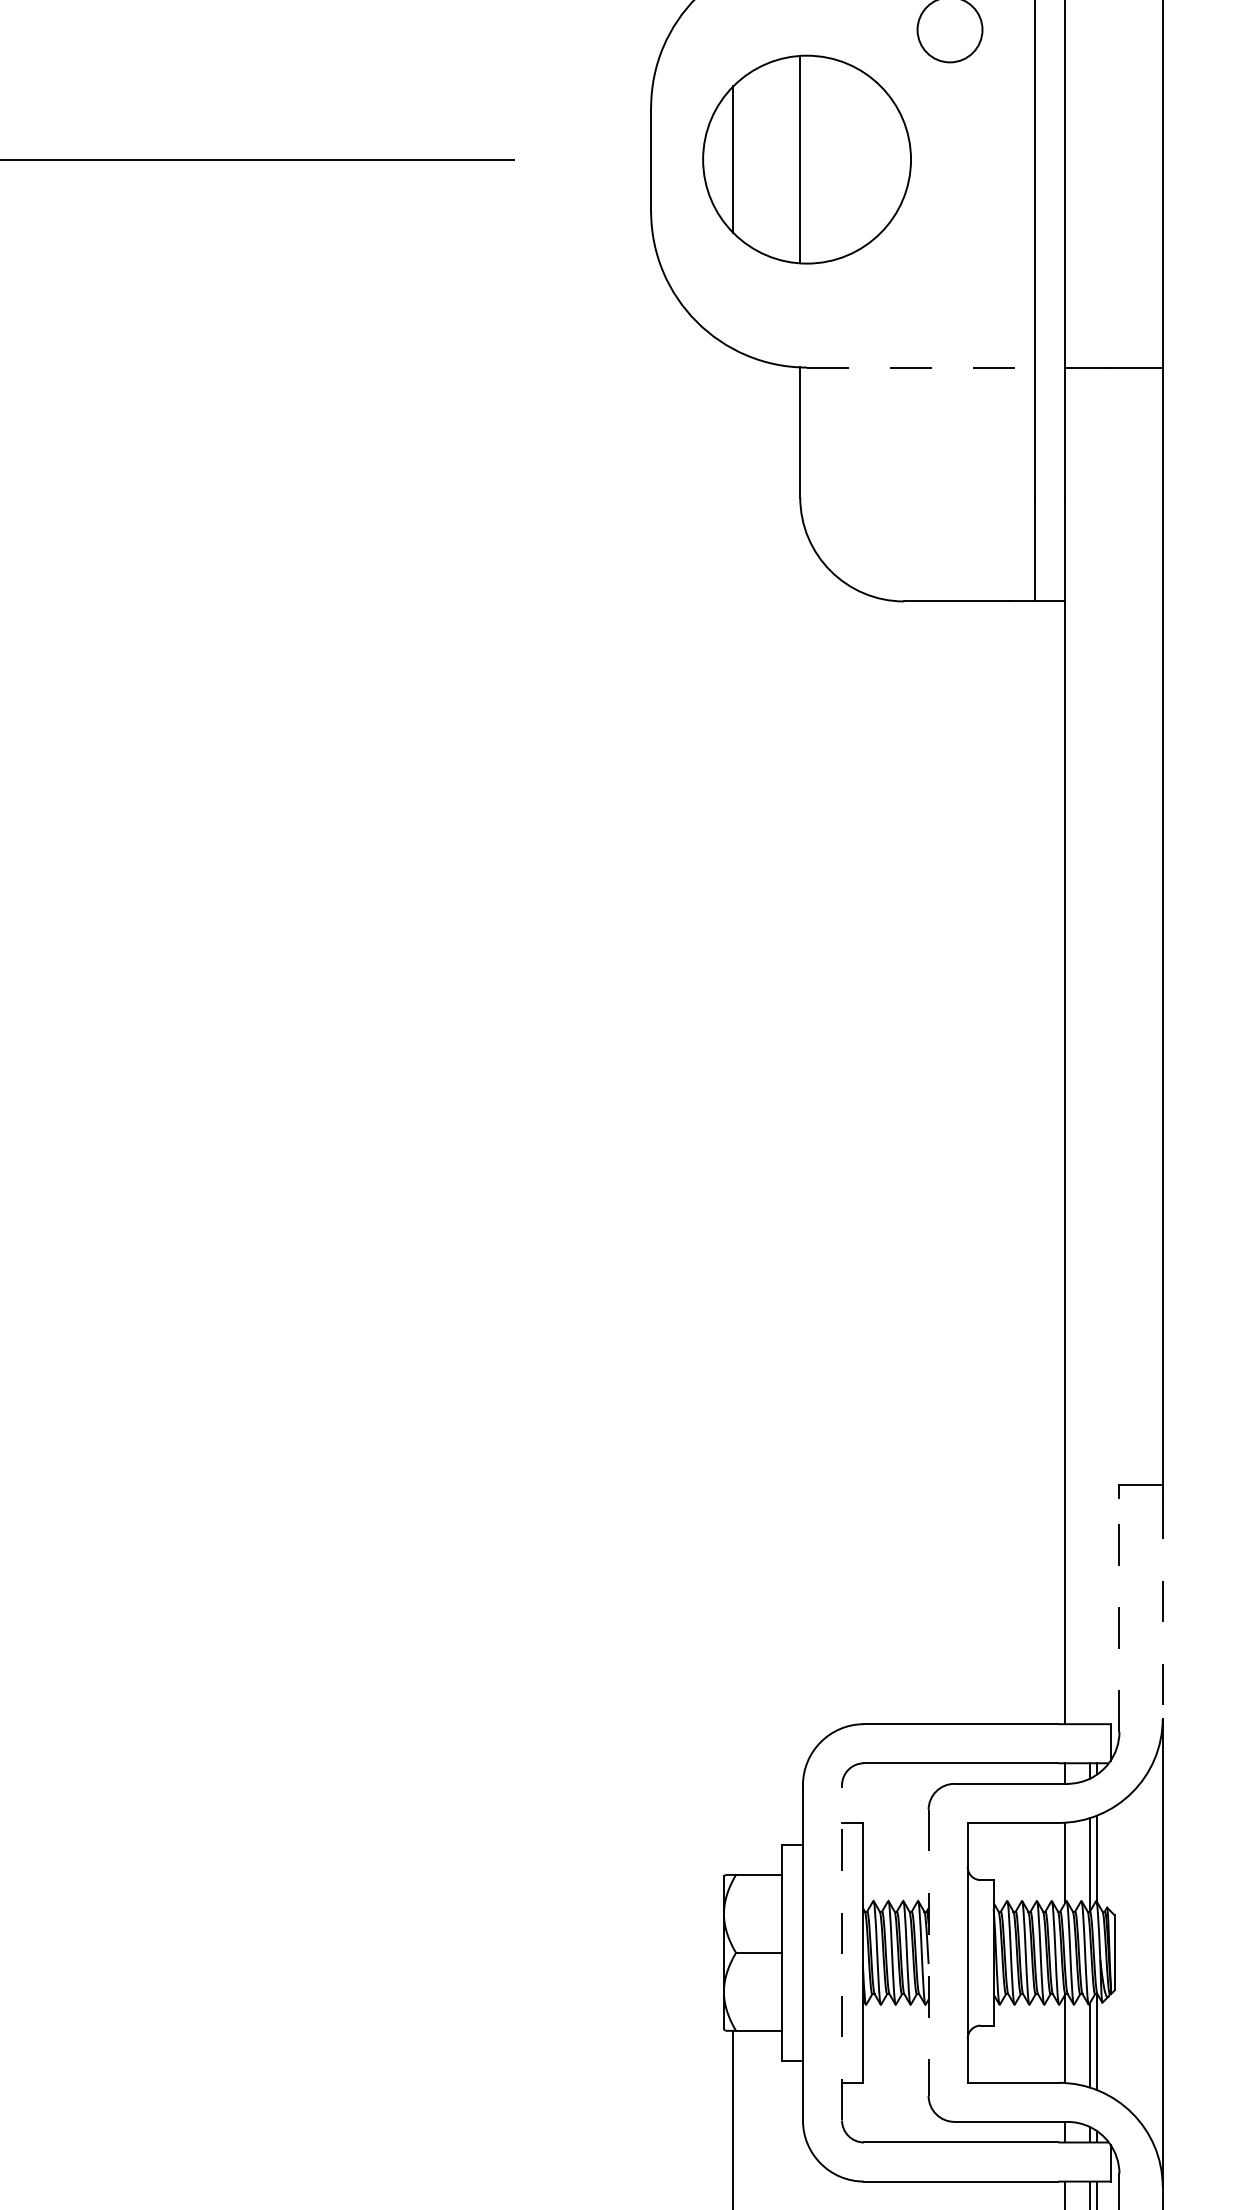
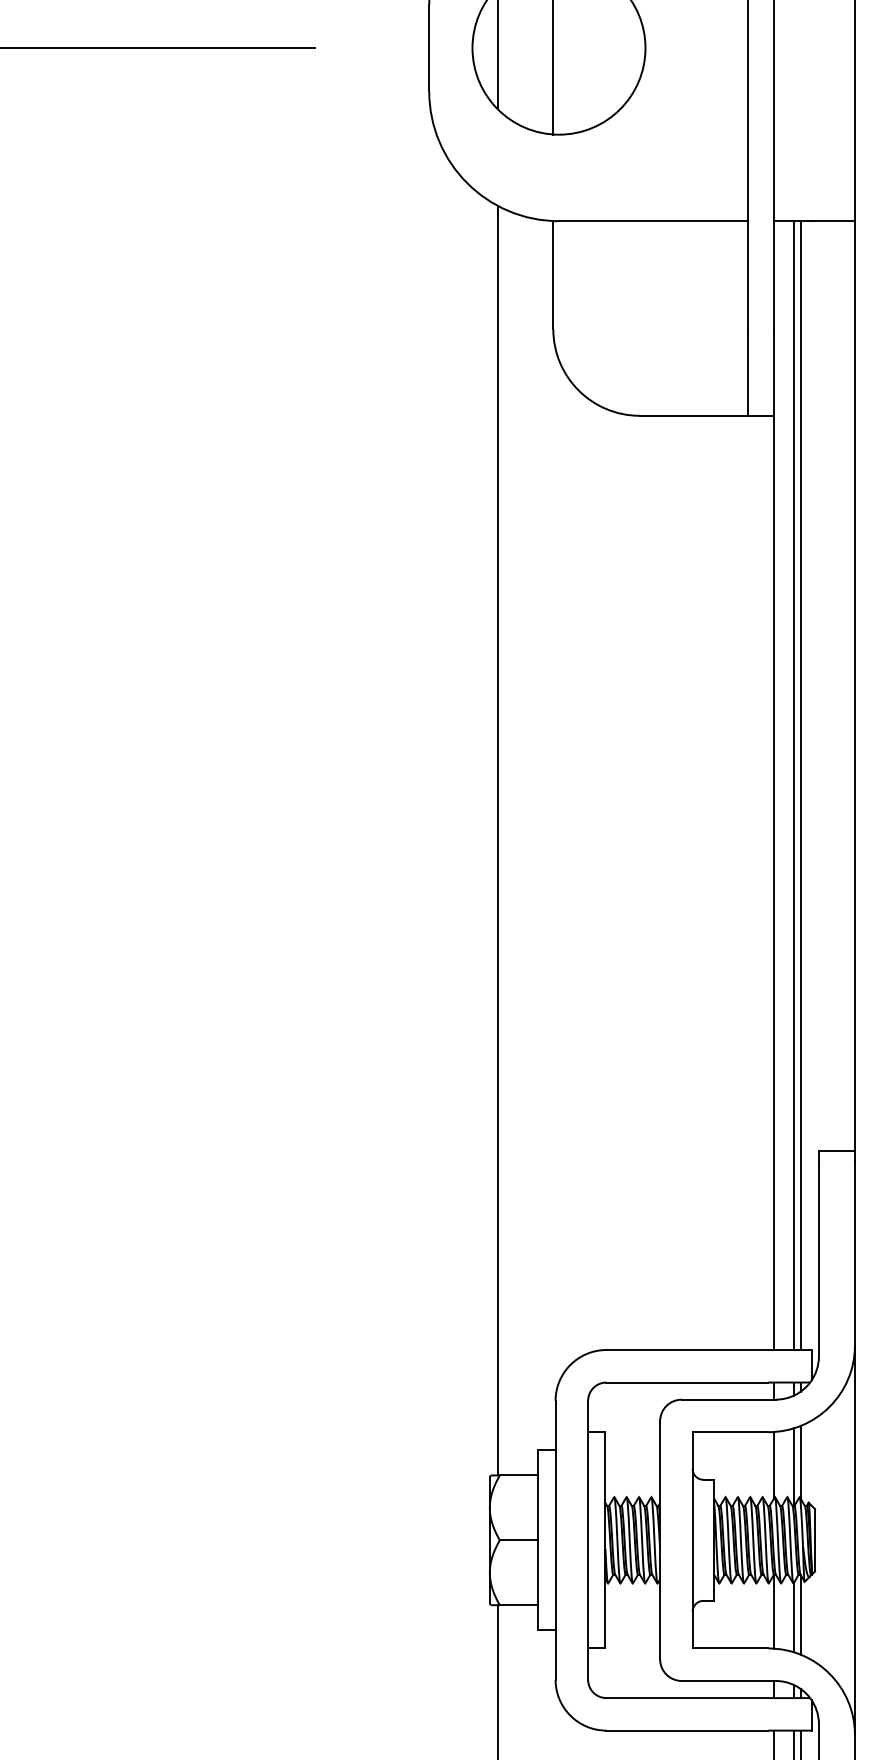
line: (920, 367) -> (653, 221), dashed -> solid
line: (1089, 1045) -> (794, 785), added
line: (1097, 1045) -> (800, 785), added
line: (733, 1111) -> (497, 840), added
line: (1162, 1608) -> (854, 1253), dashed -> solid
line: (1119, 1614) -> (818, 1258), dashed -> solid
line: (842, 1952) -> (588, 1540), dashed -> solid
line: (928, 1953) -> (660, 1540), dashed -> solid

